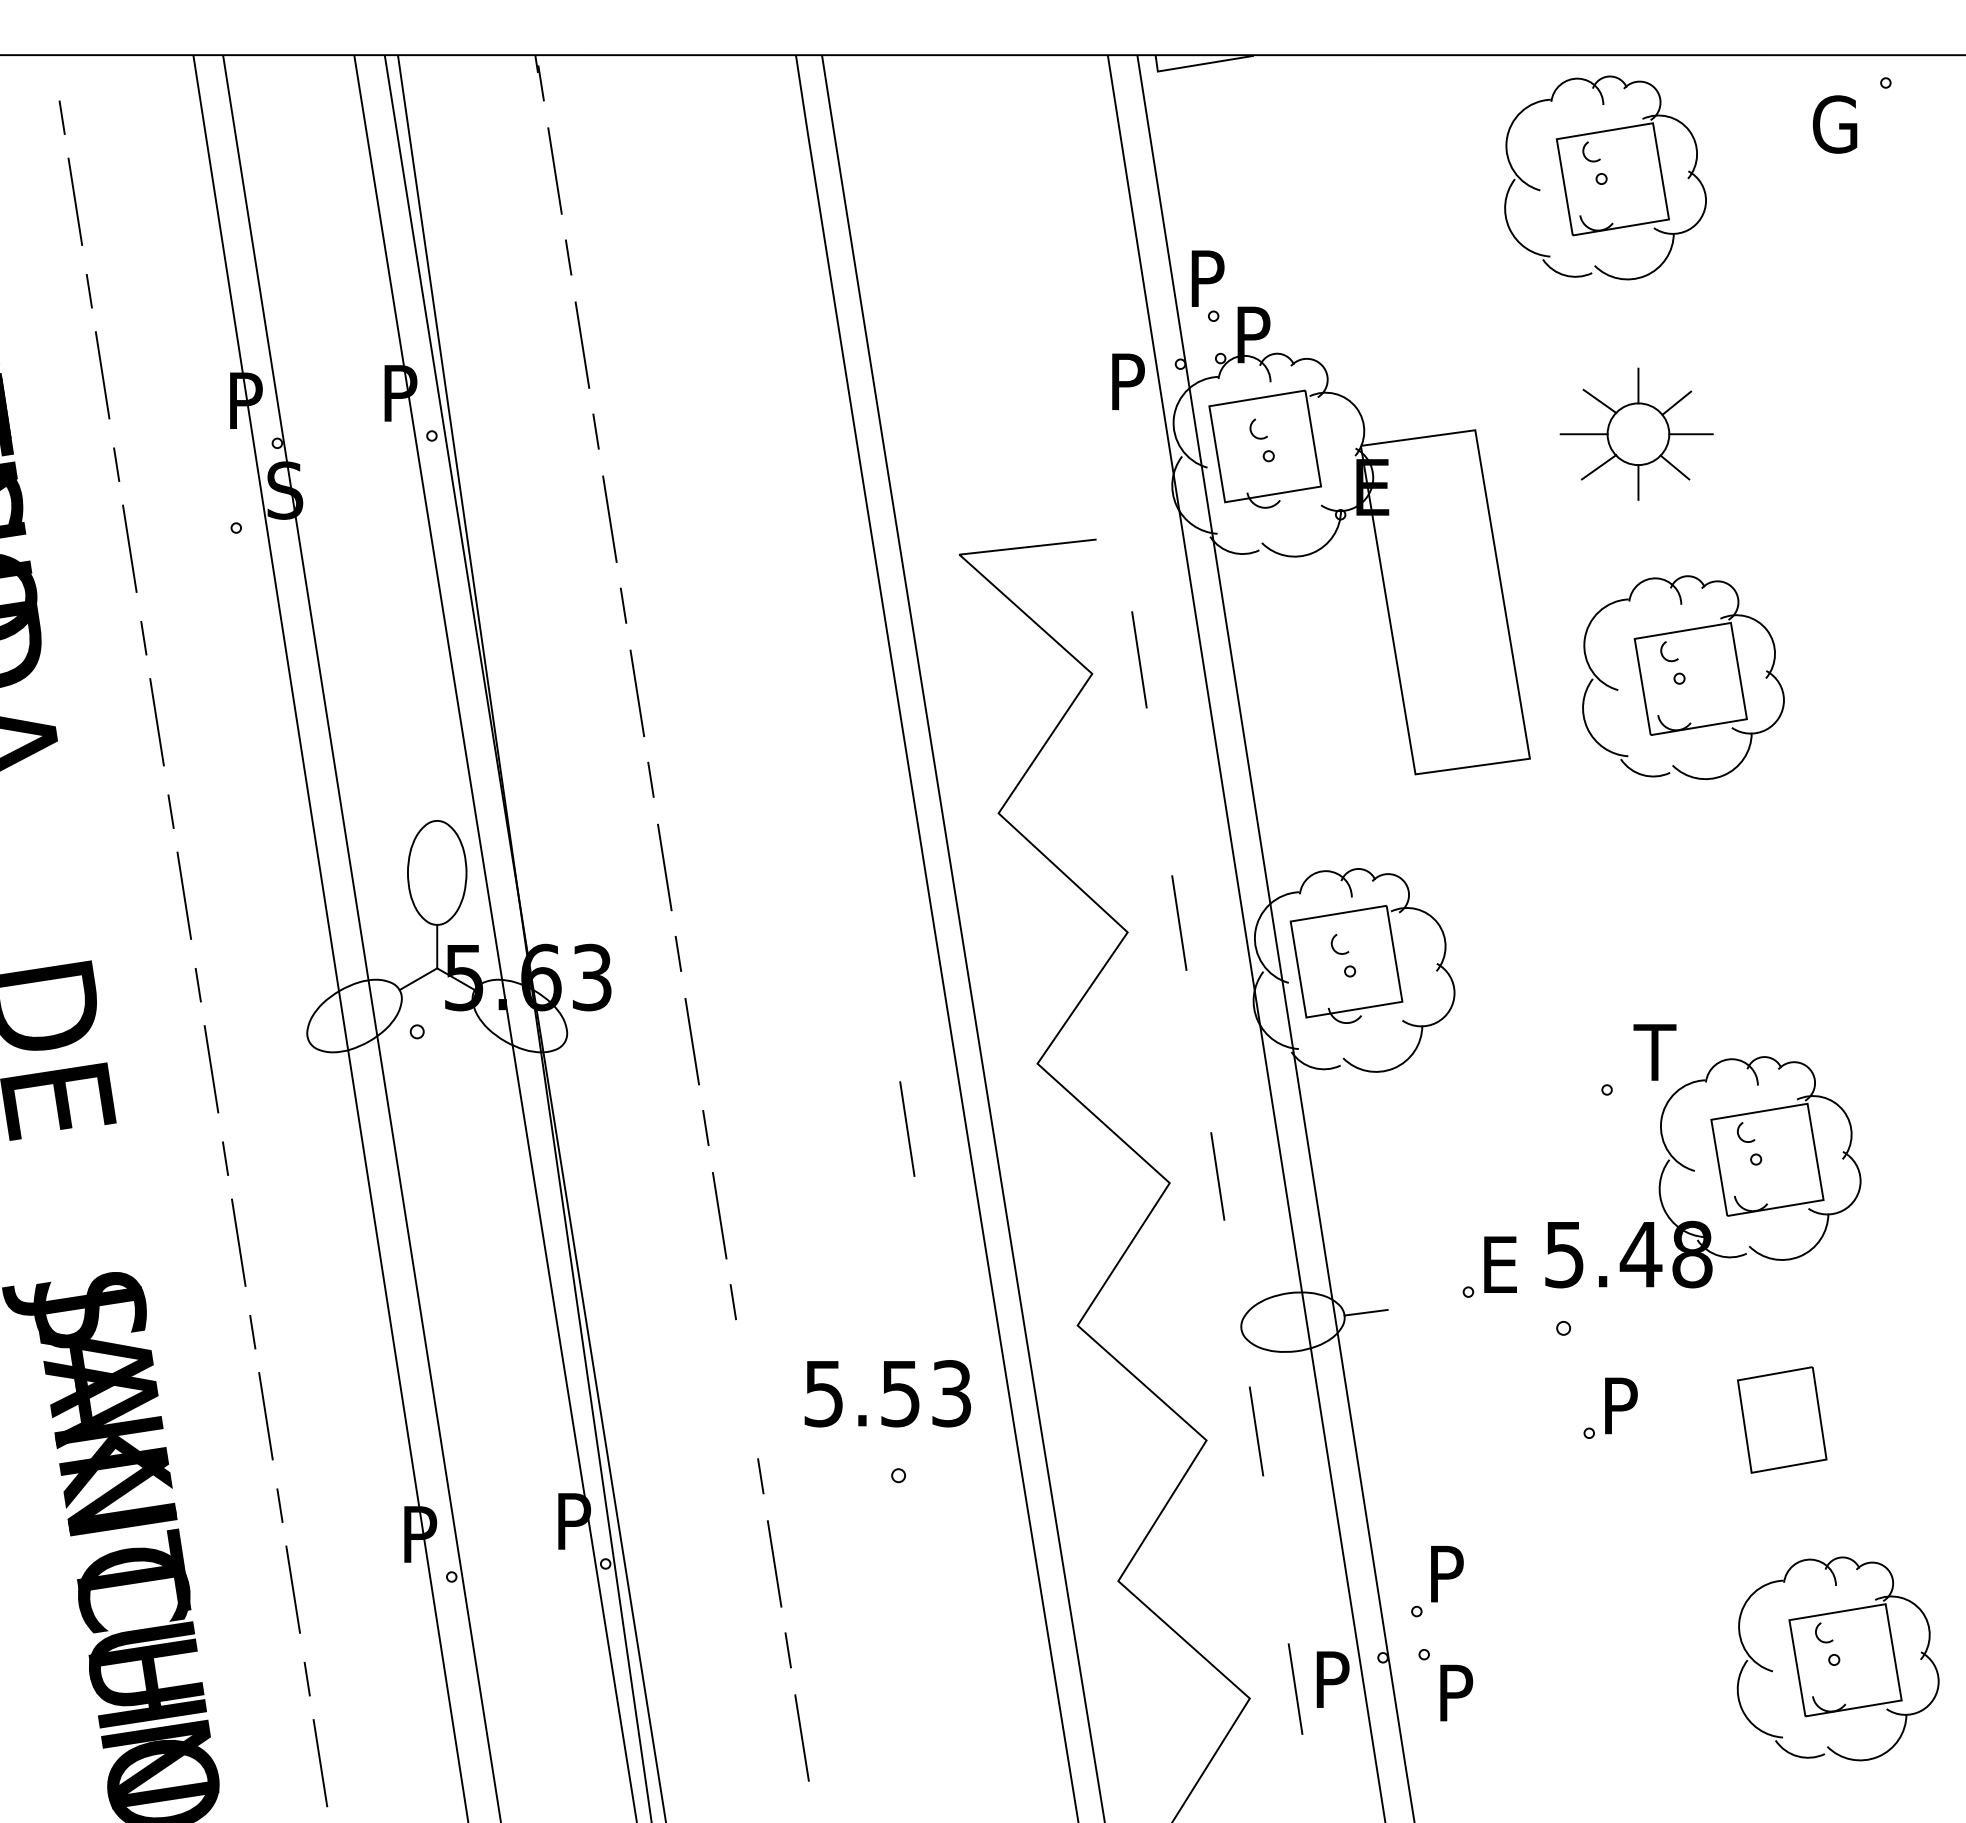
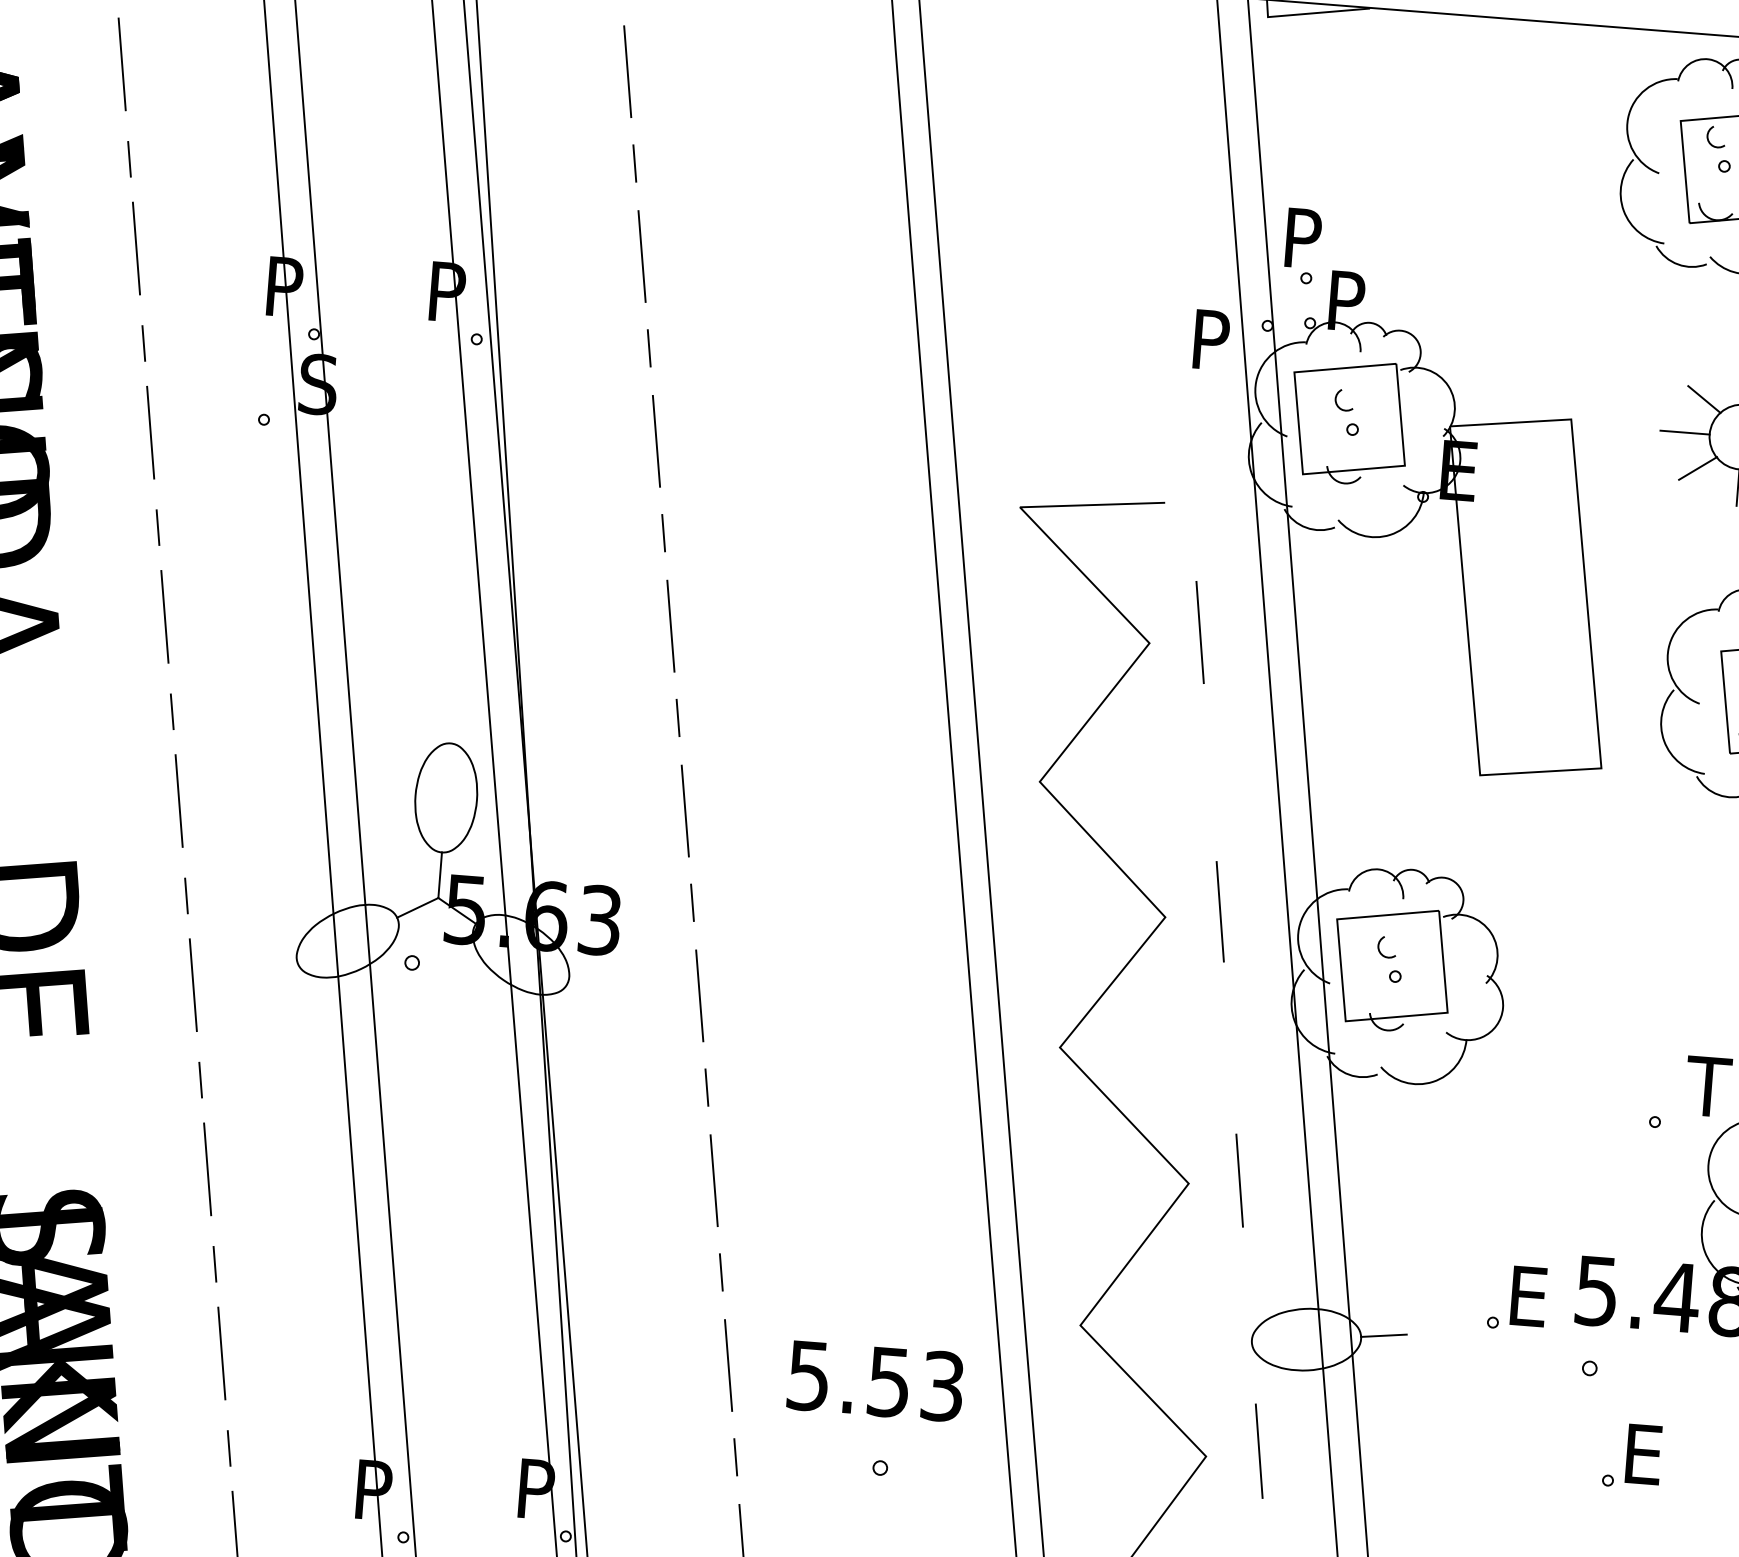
line: (907, 1128) -> (918, 1104), removed
line: (746, 1389) -> (727, 1365), added
text: (1624, 1405) -> (1647, 1454), P -> E

